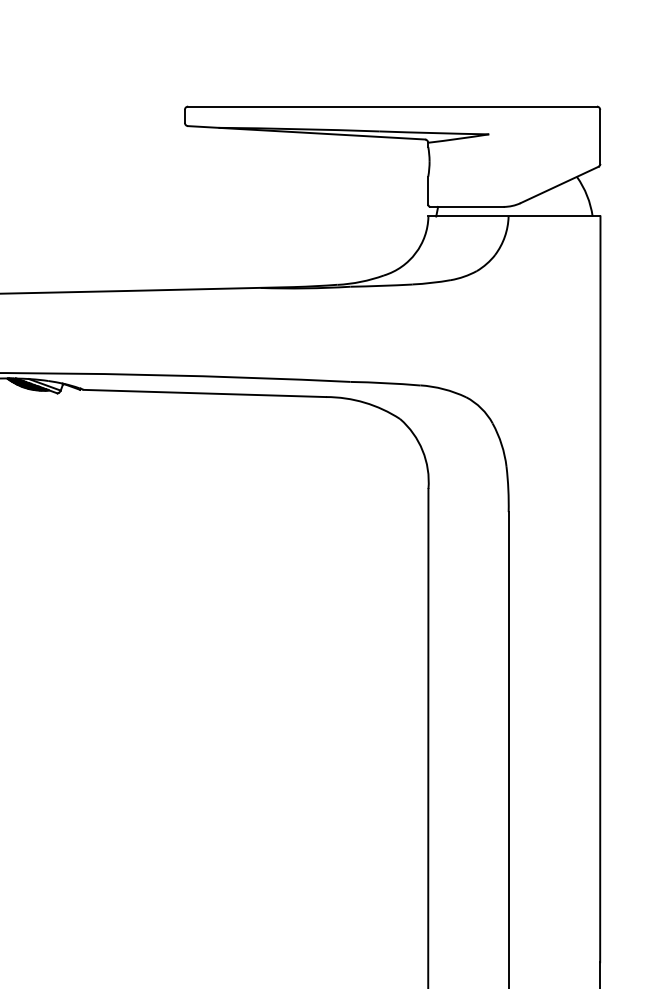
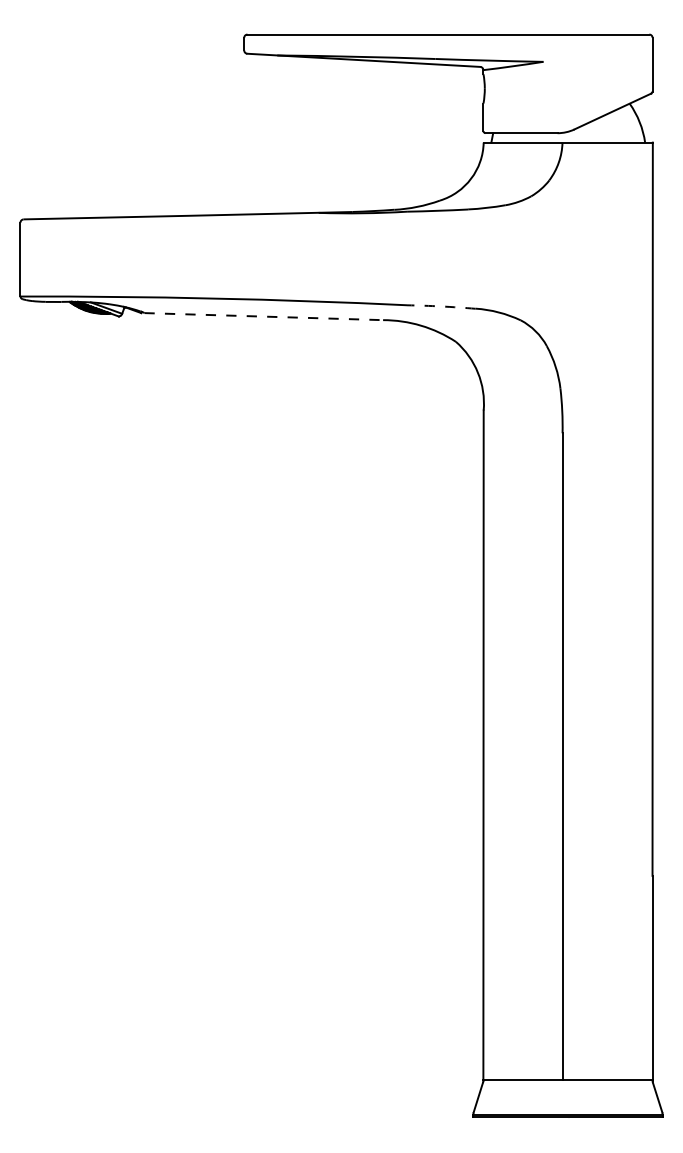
arc: (385, 383) -> (441, 306), solid -> dashed
line: (205, 393) -> (264, 316), solid -> dashed

